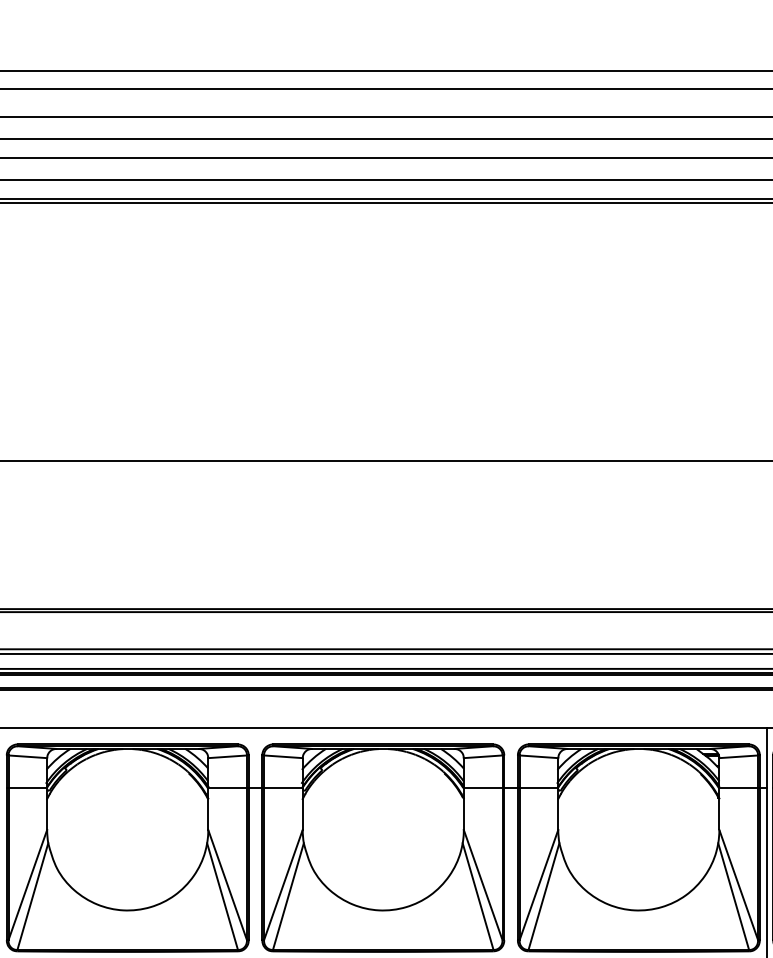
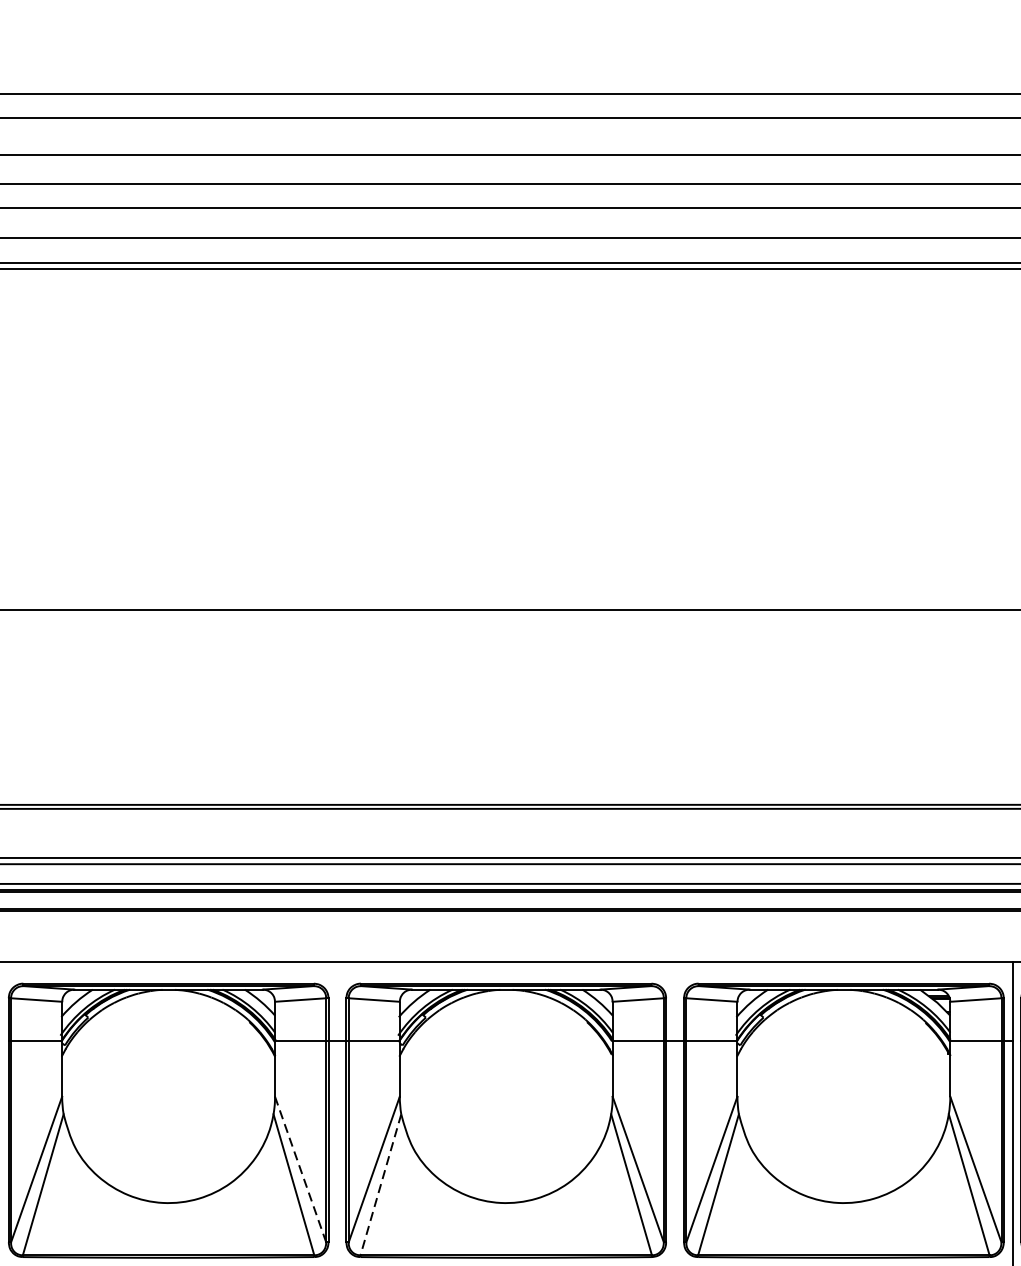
line: (227, 885) -> (300, 1170), solid -> dashed
line: (288, 896) -> (381, 1184), solid -> dashed

